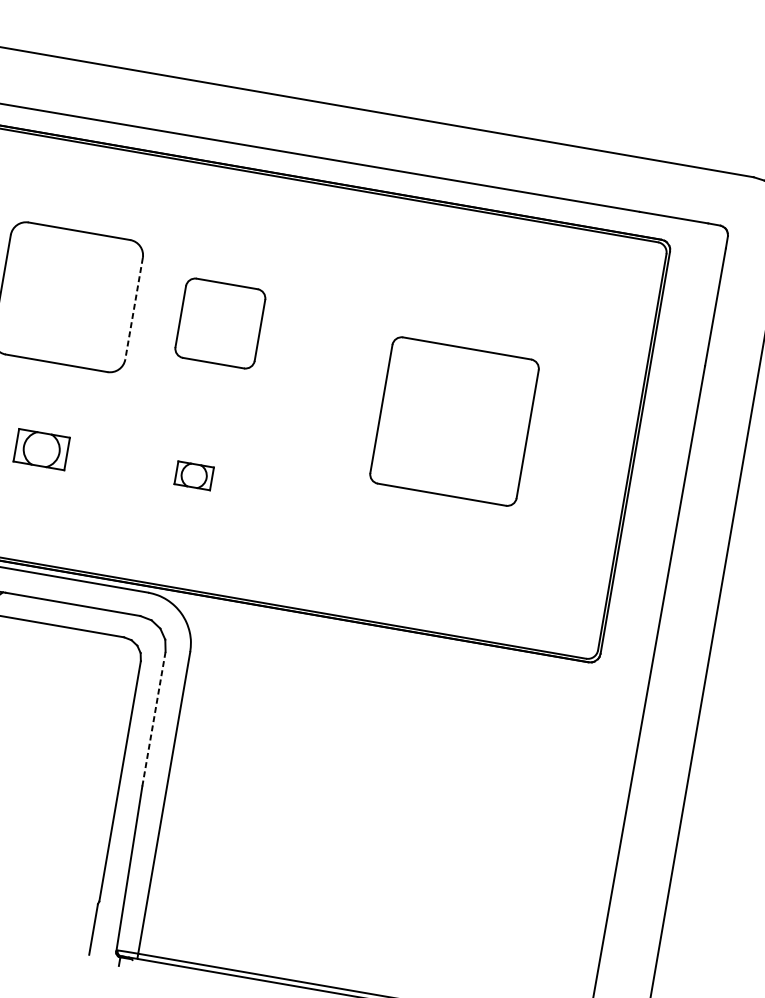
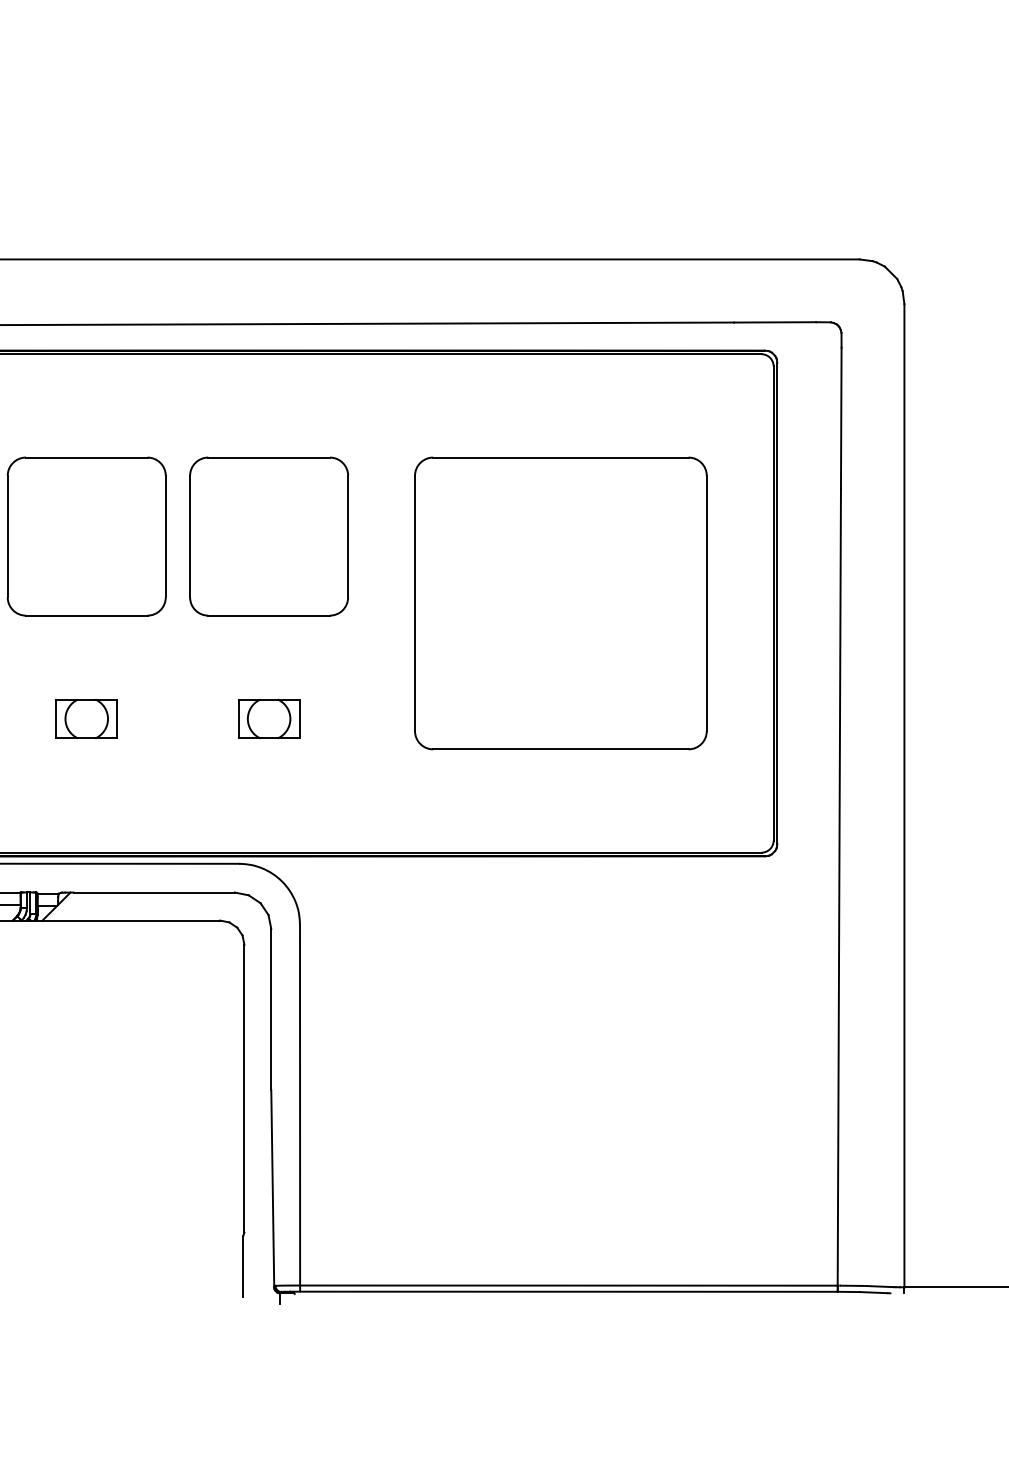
line: (133, 308) -> (165, 536), dashed -> solid
part: (219, 323) -> (268, 536), size x1.67
part: (454, 421) -> (560, 603), size x1.67
part: (194, 475) -> (269, 718), size x1.43
line: (154, 719) -> (271, 1009), dashed -> solid

